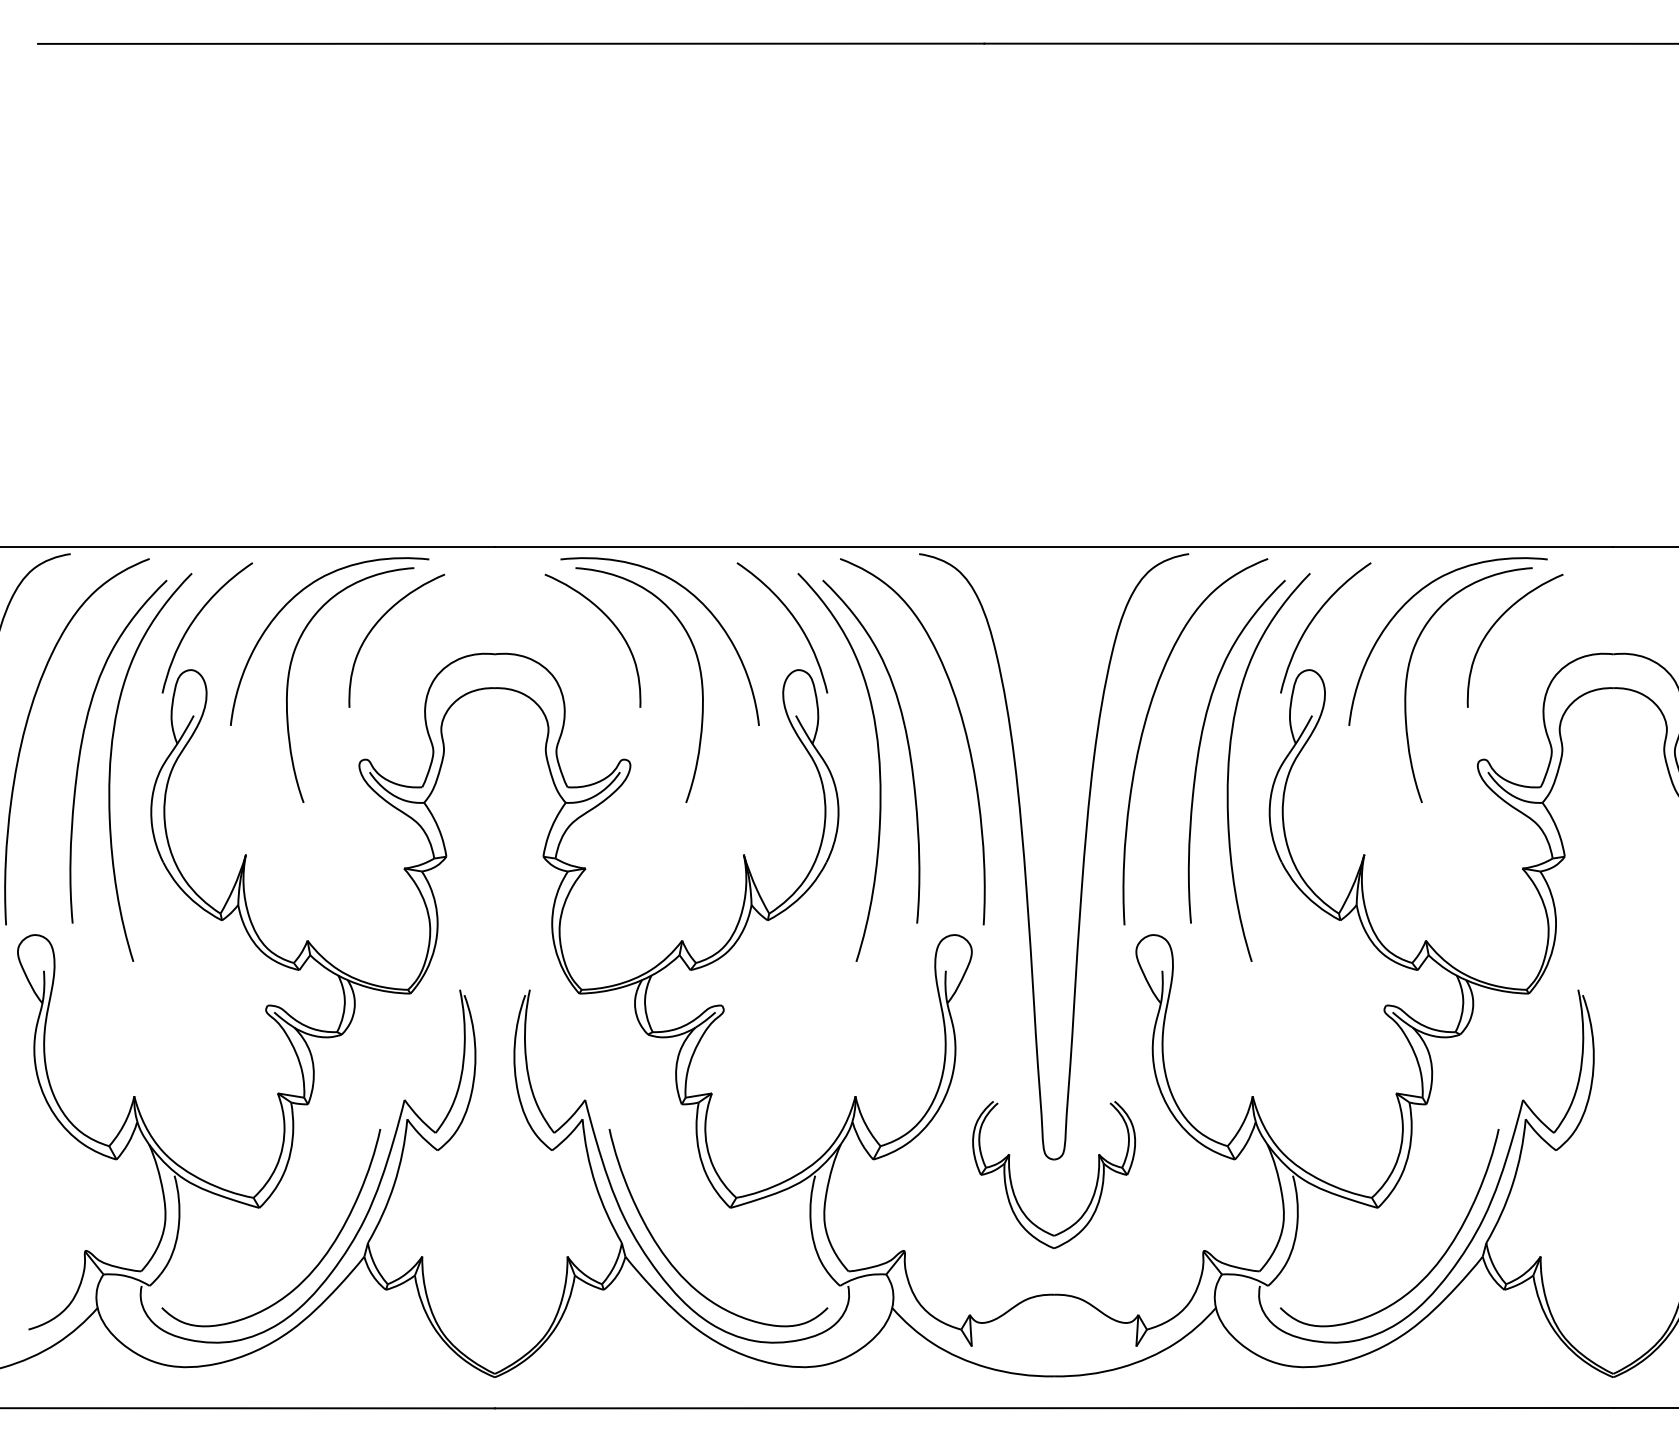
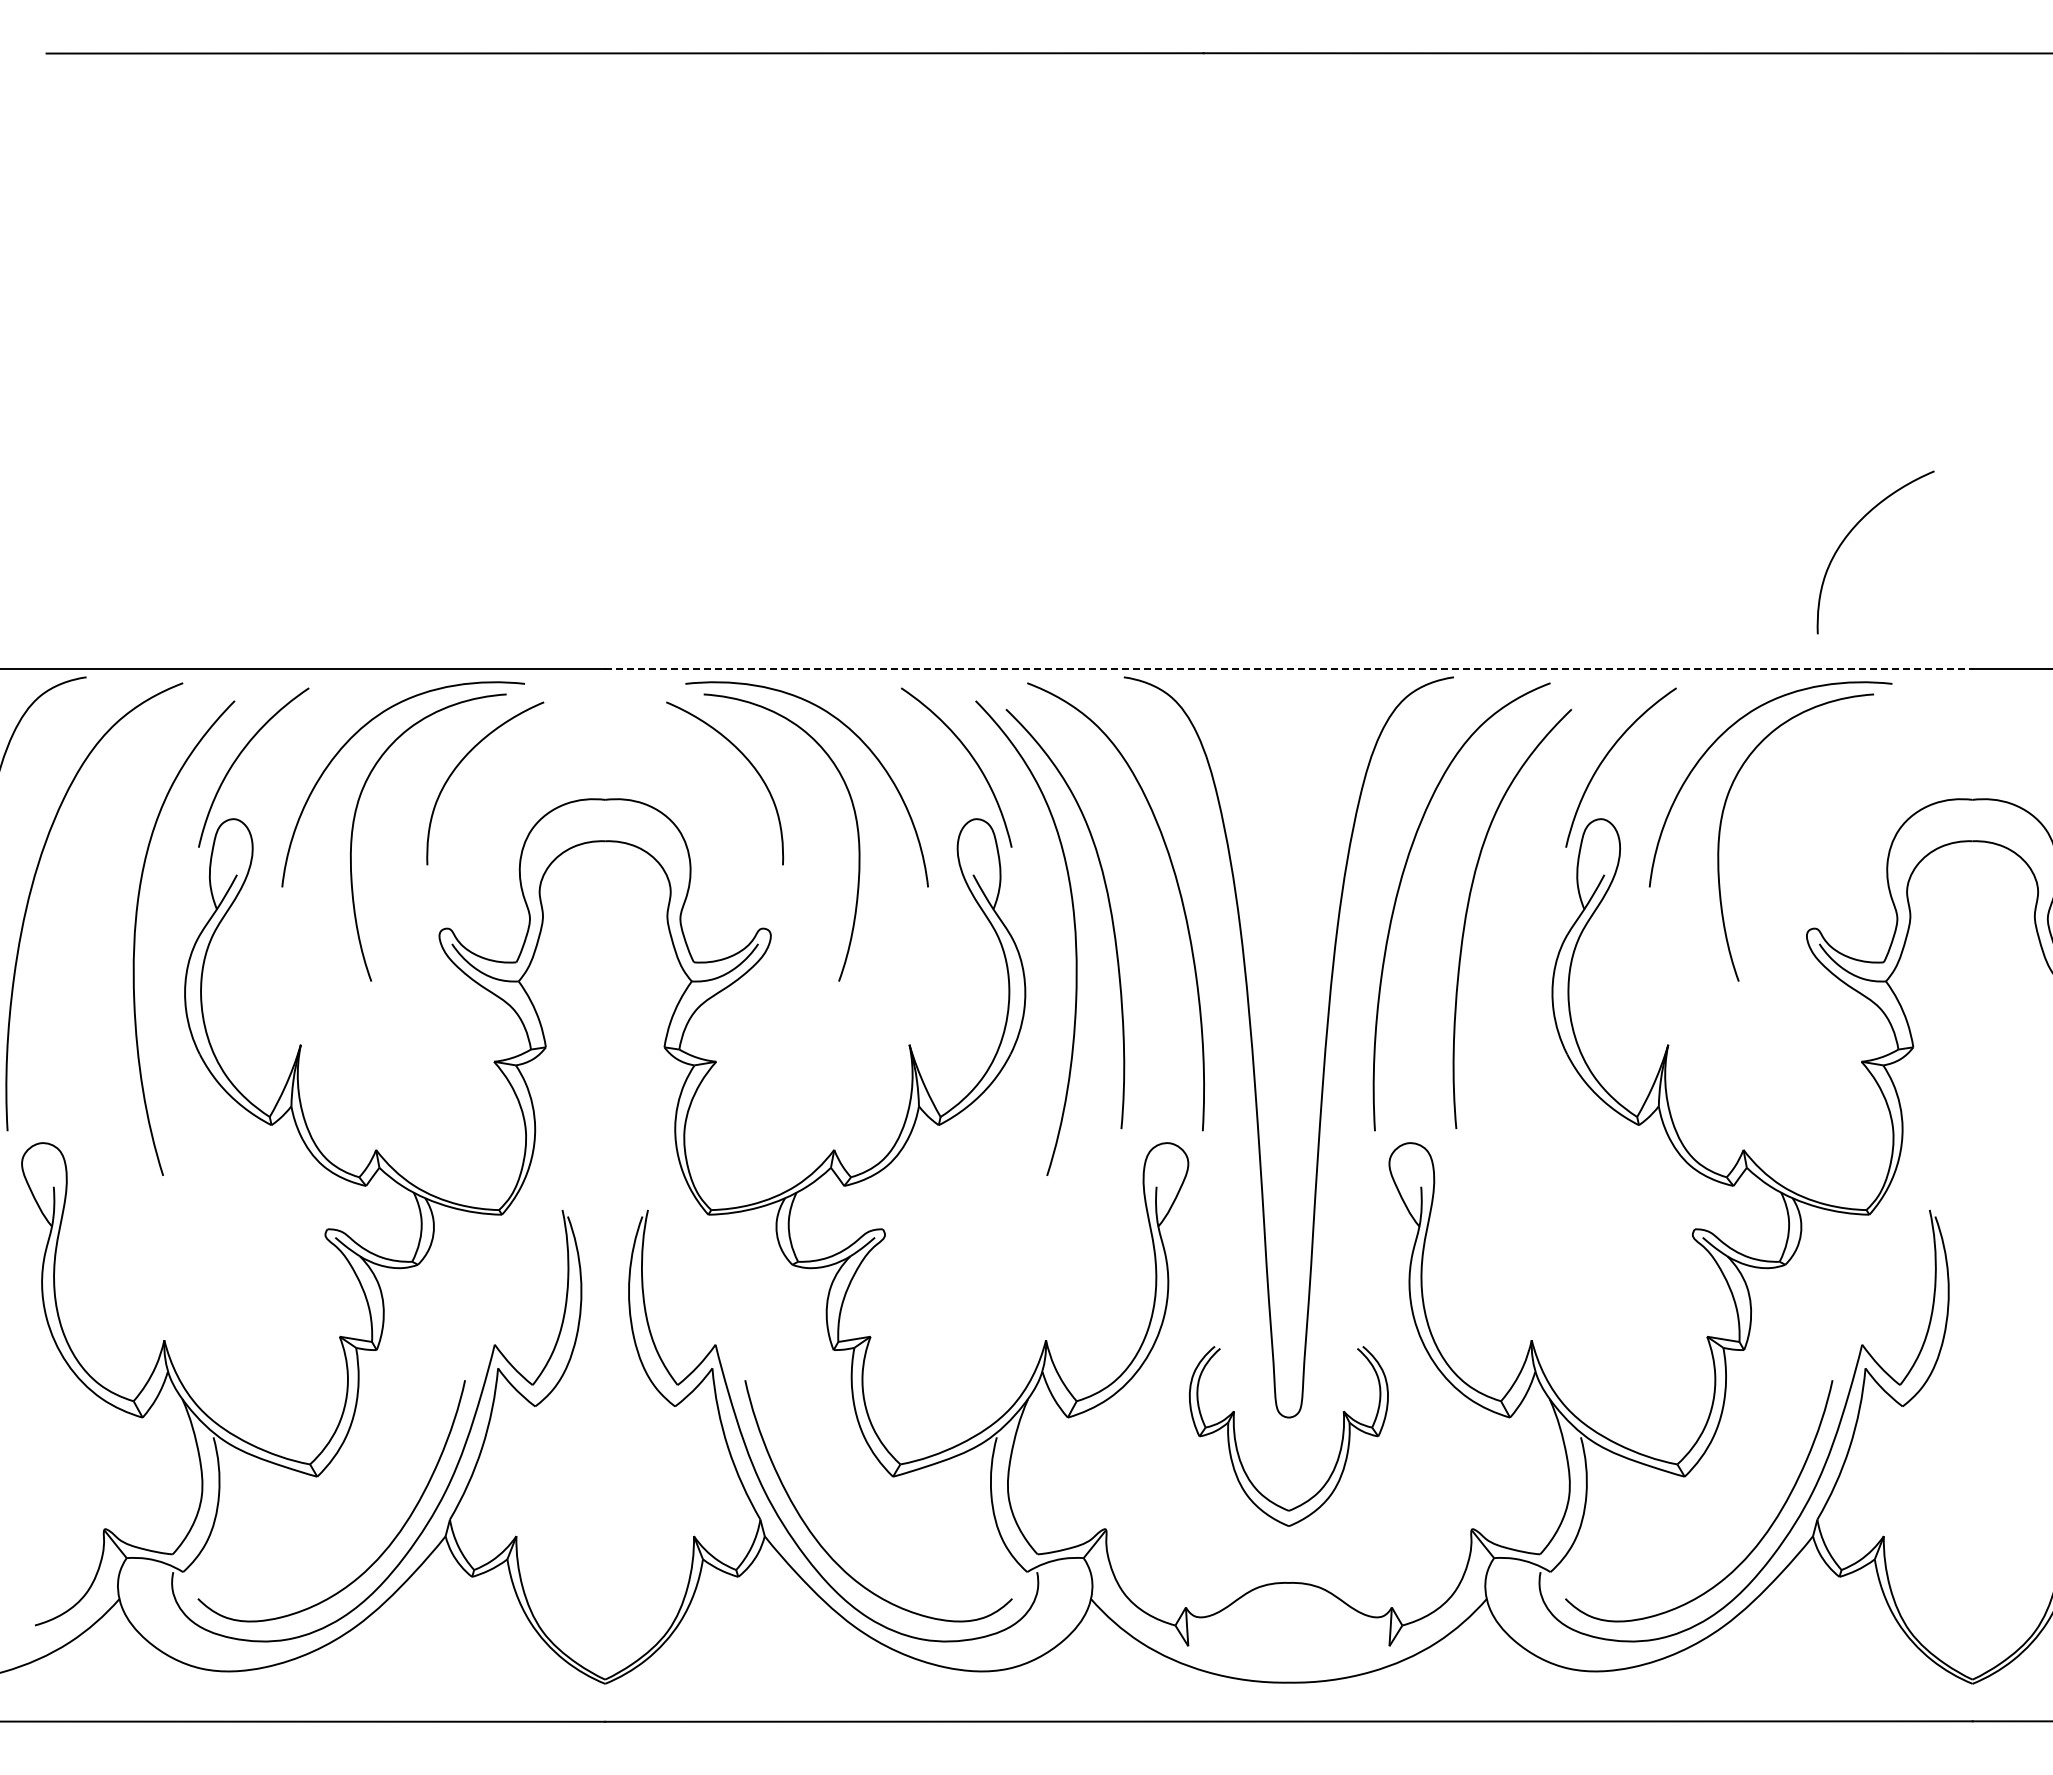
line: (1053, 546) -> (1288, 668), solid -> dashed
curve: (1494, 625) -> (1850, 533), moved
curve: (82, 746) -> (100, 912), removed
curve: (1229, 764) -> (1503, 934), removed

